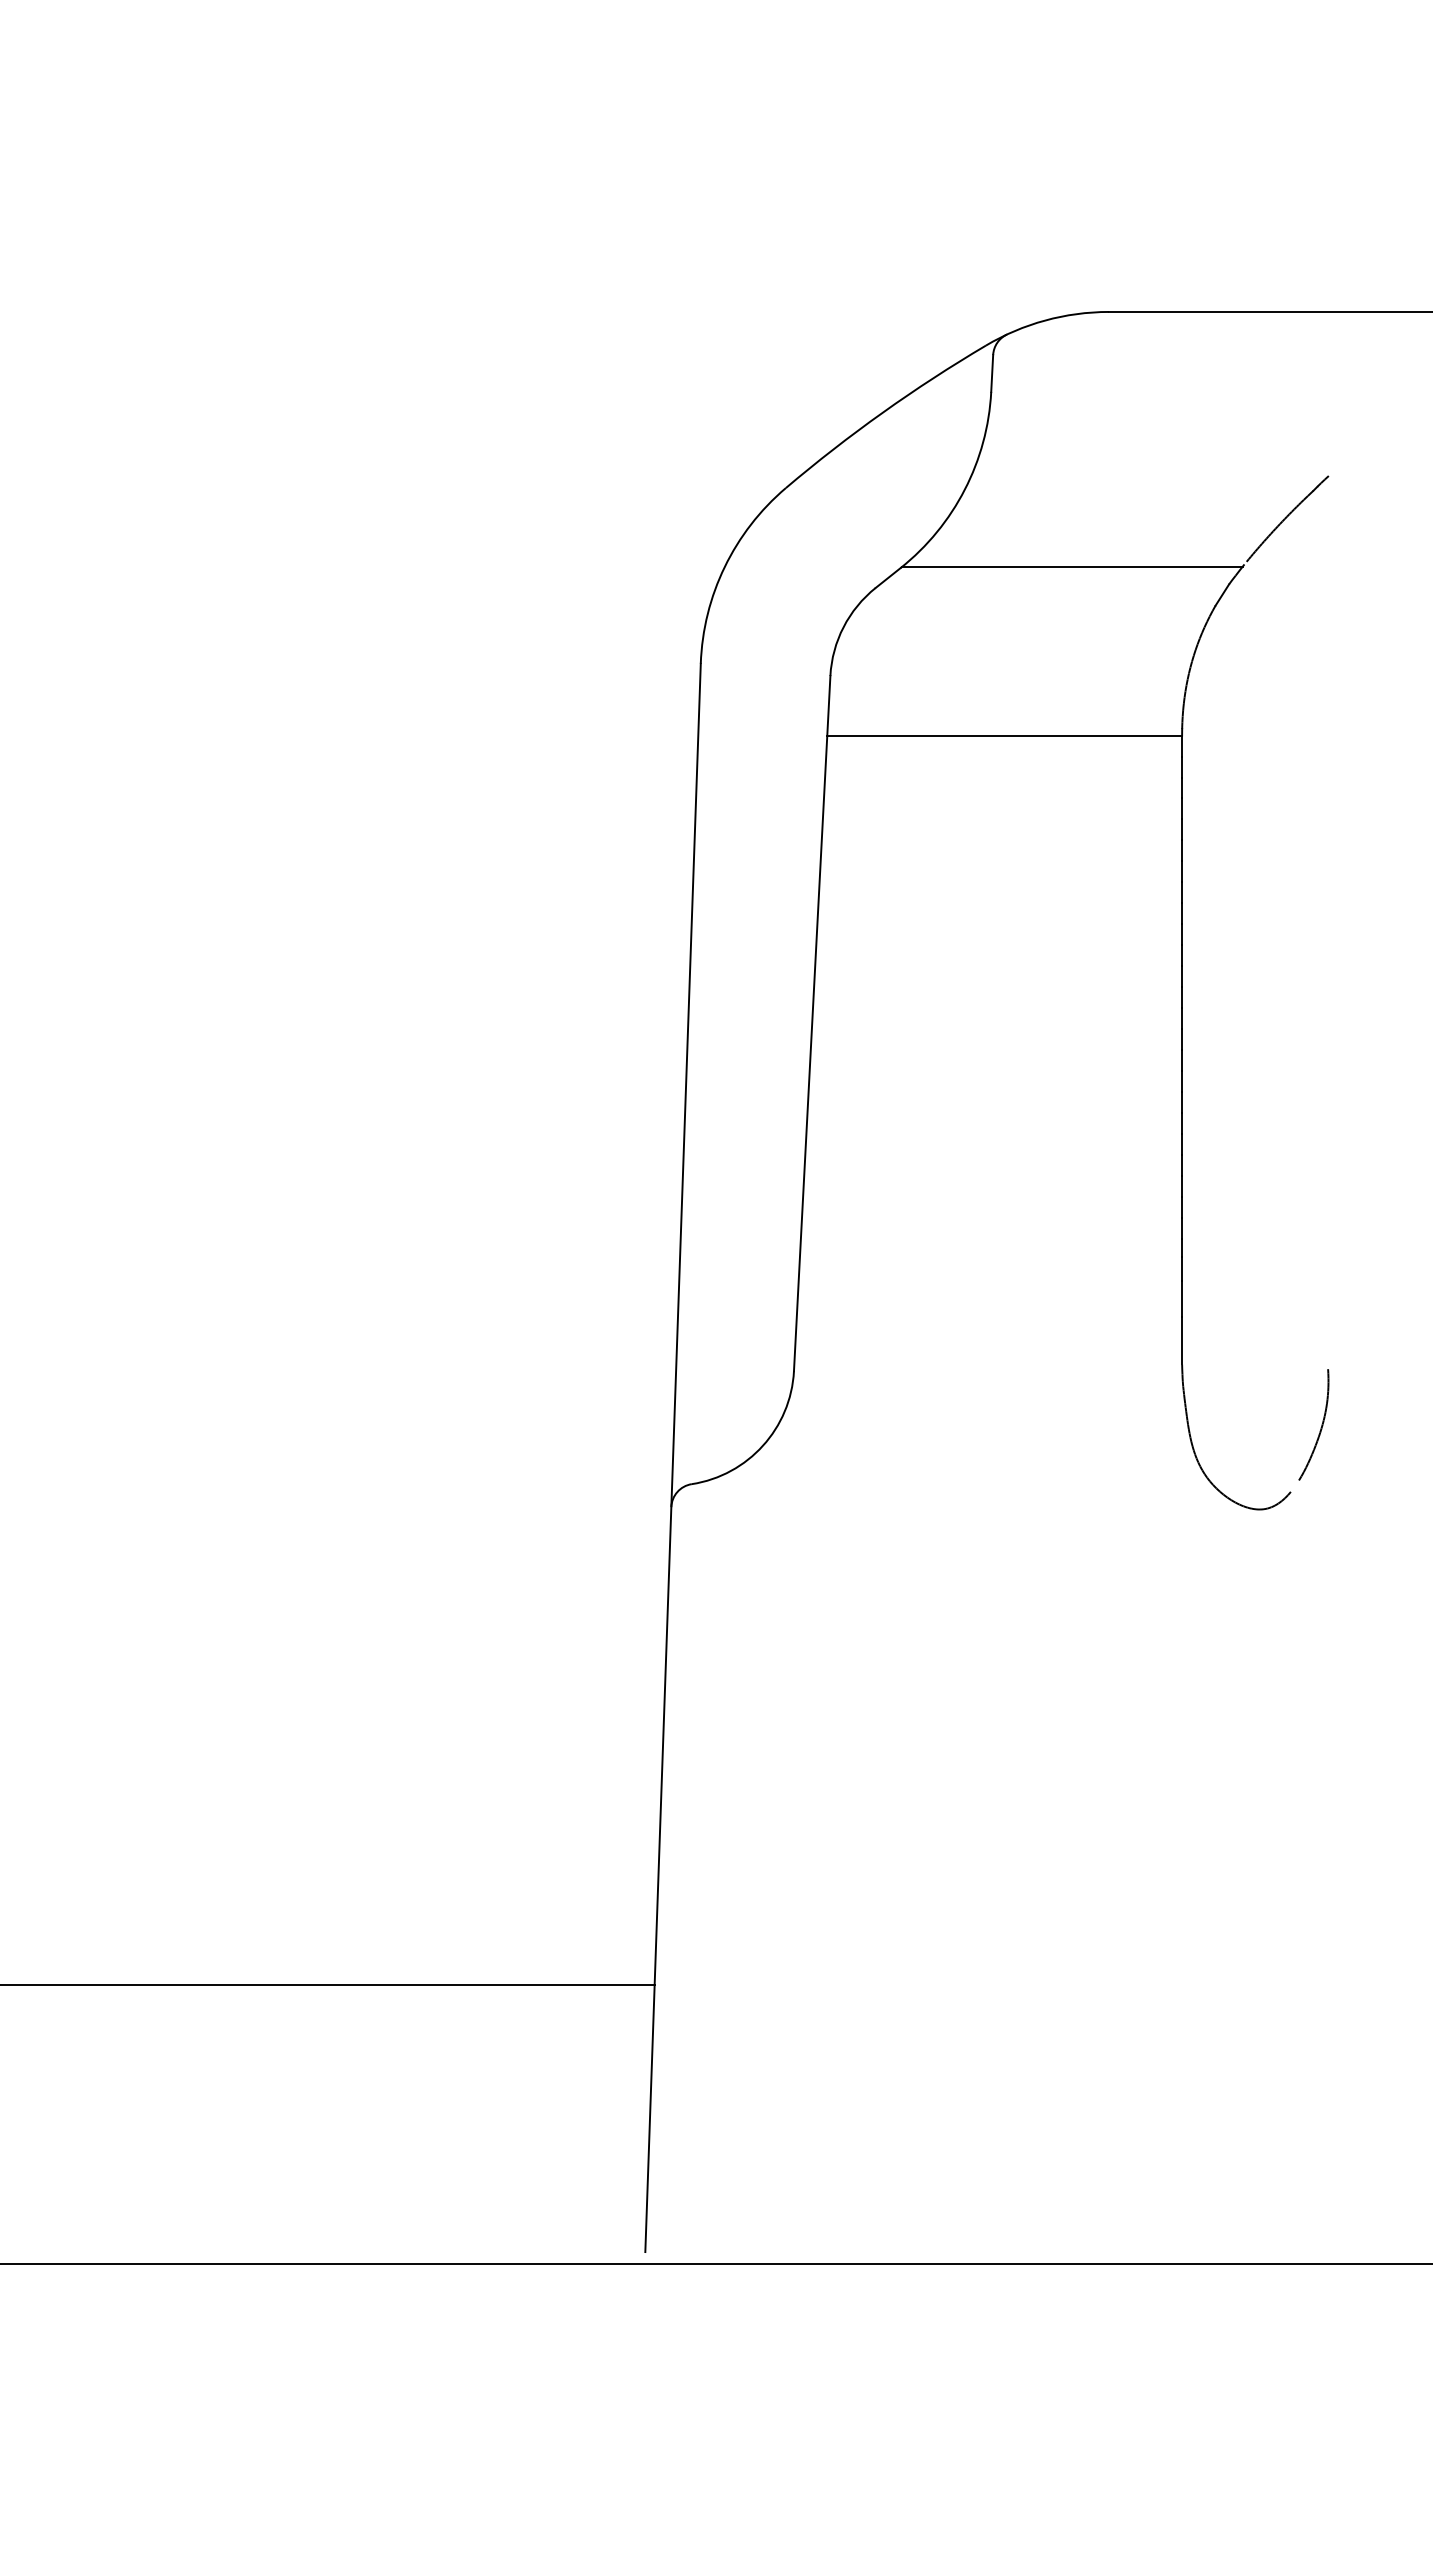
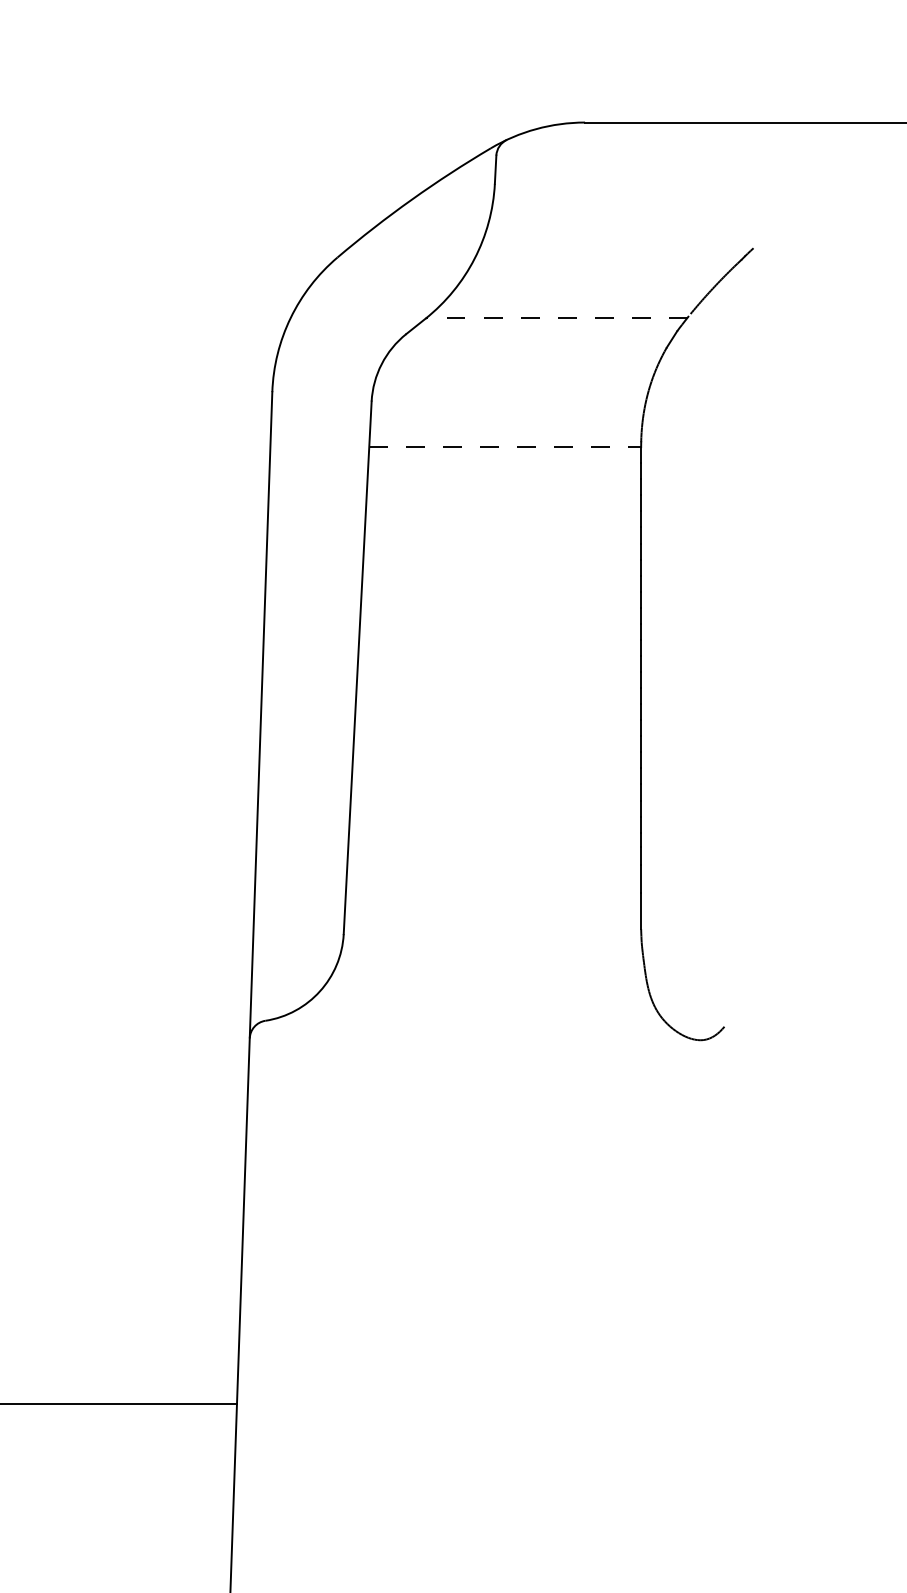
line: (1072, 566) -> (557, 317), solid -> dashed
line: (1005, 735) -> (505, 447), solid -> dashed
part: (1320, 1427) -> (747, 977), removed

